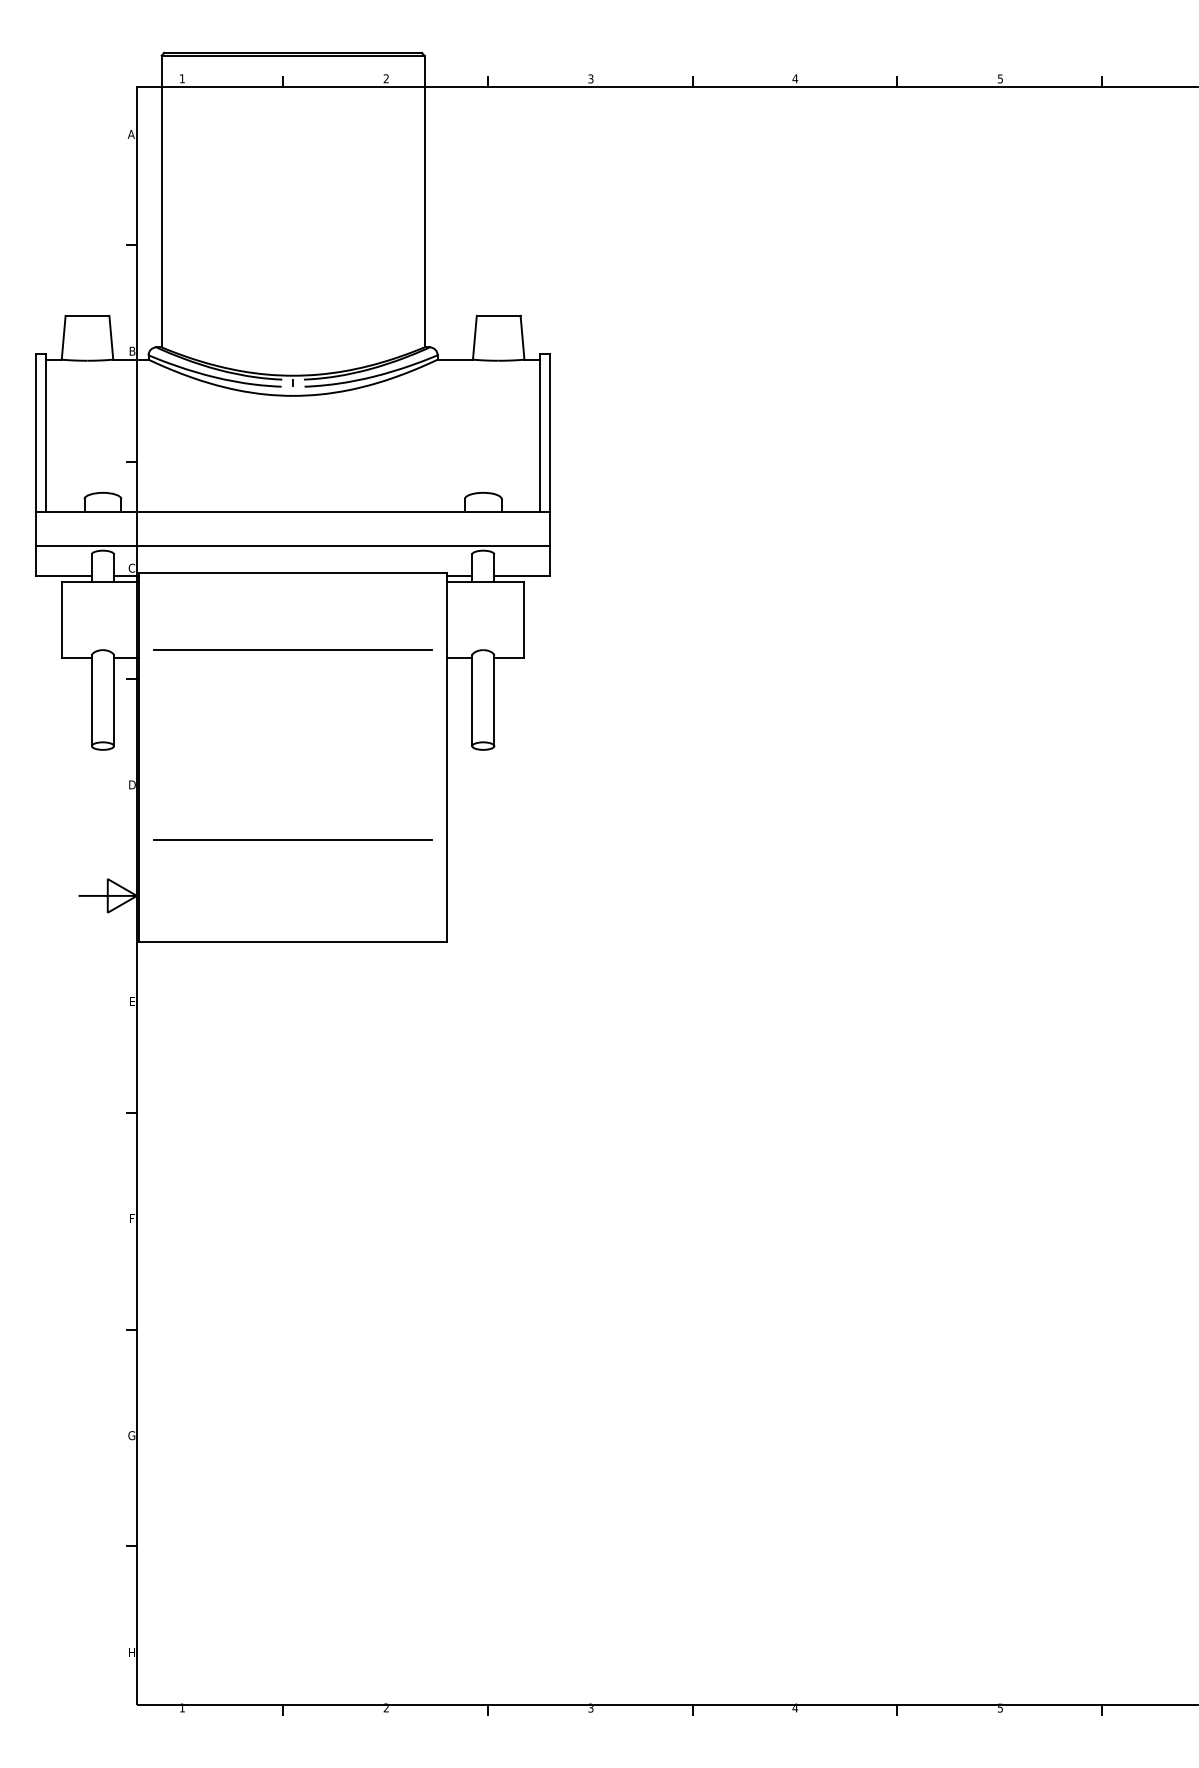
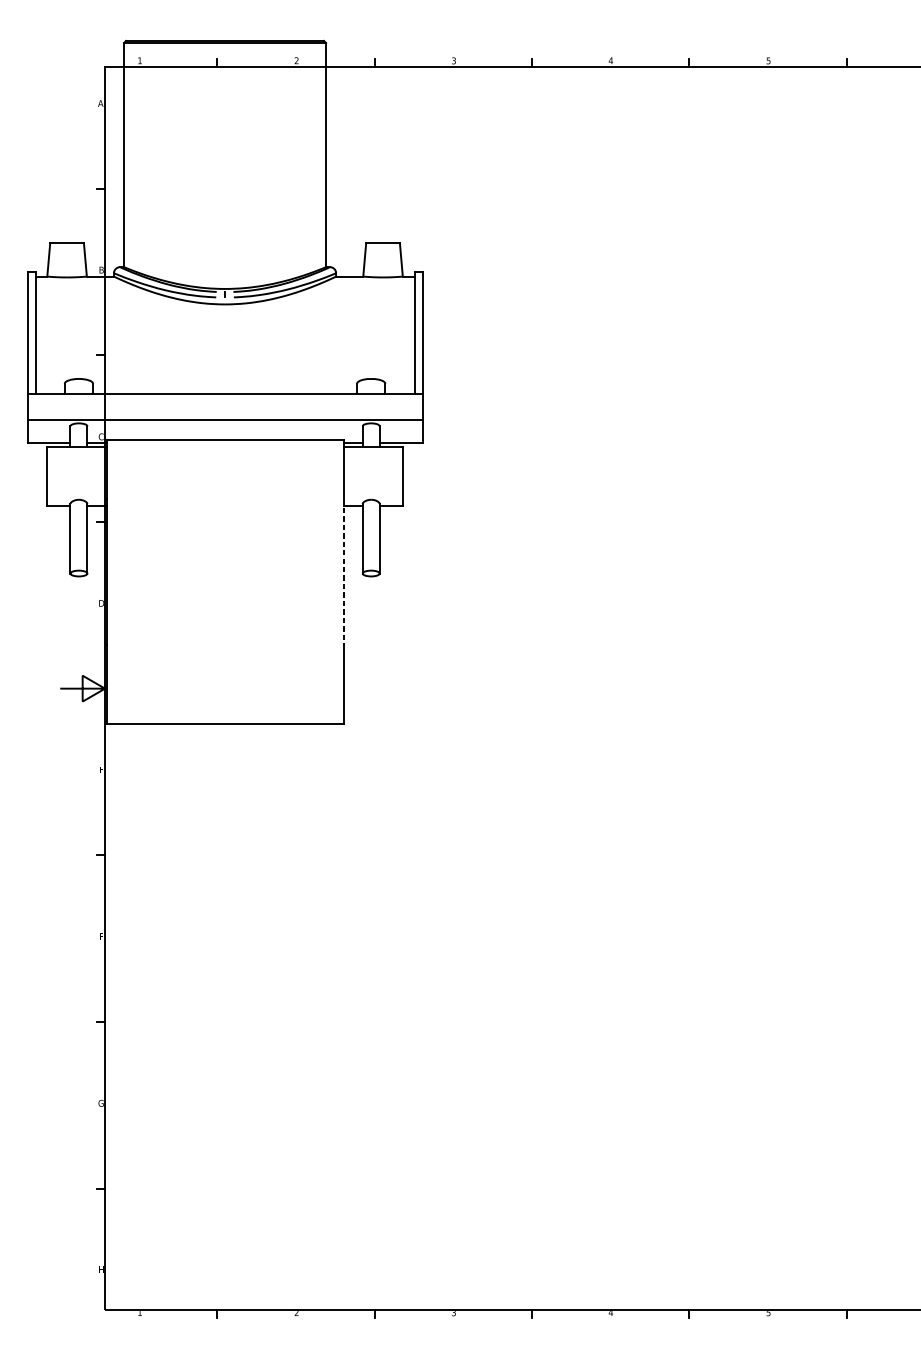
line: (292, 649) -> (224, 499), removed
line: (447, 744) -> (343, 572), solid -> dashed
line: (292, 839) -> (224, 645), removed

